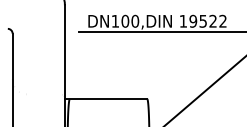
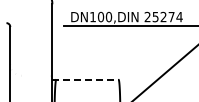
text: (203, 20) -> (163, 16), 19522 -> 25274
line: (106, 98) -> (85, 79), solid -> dashed

